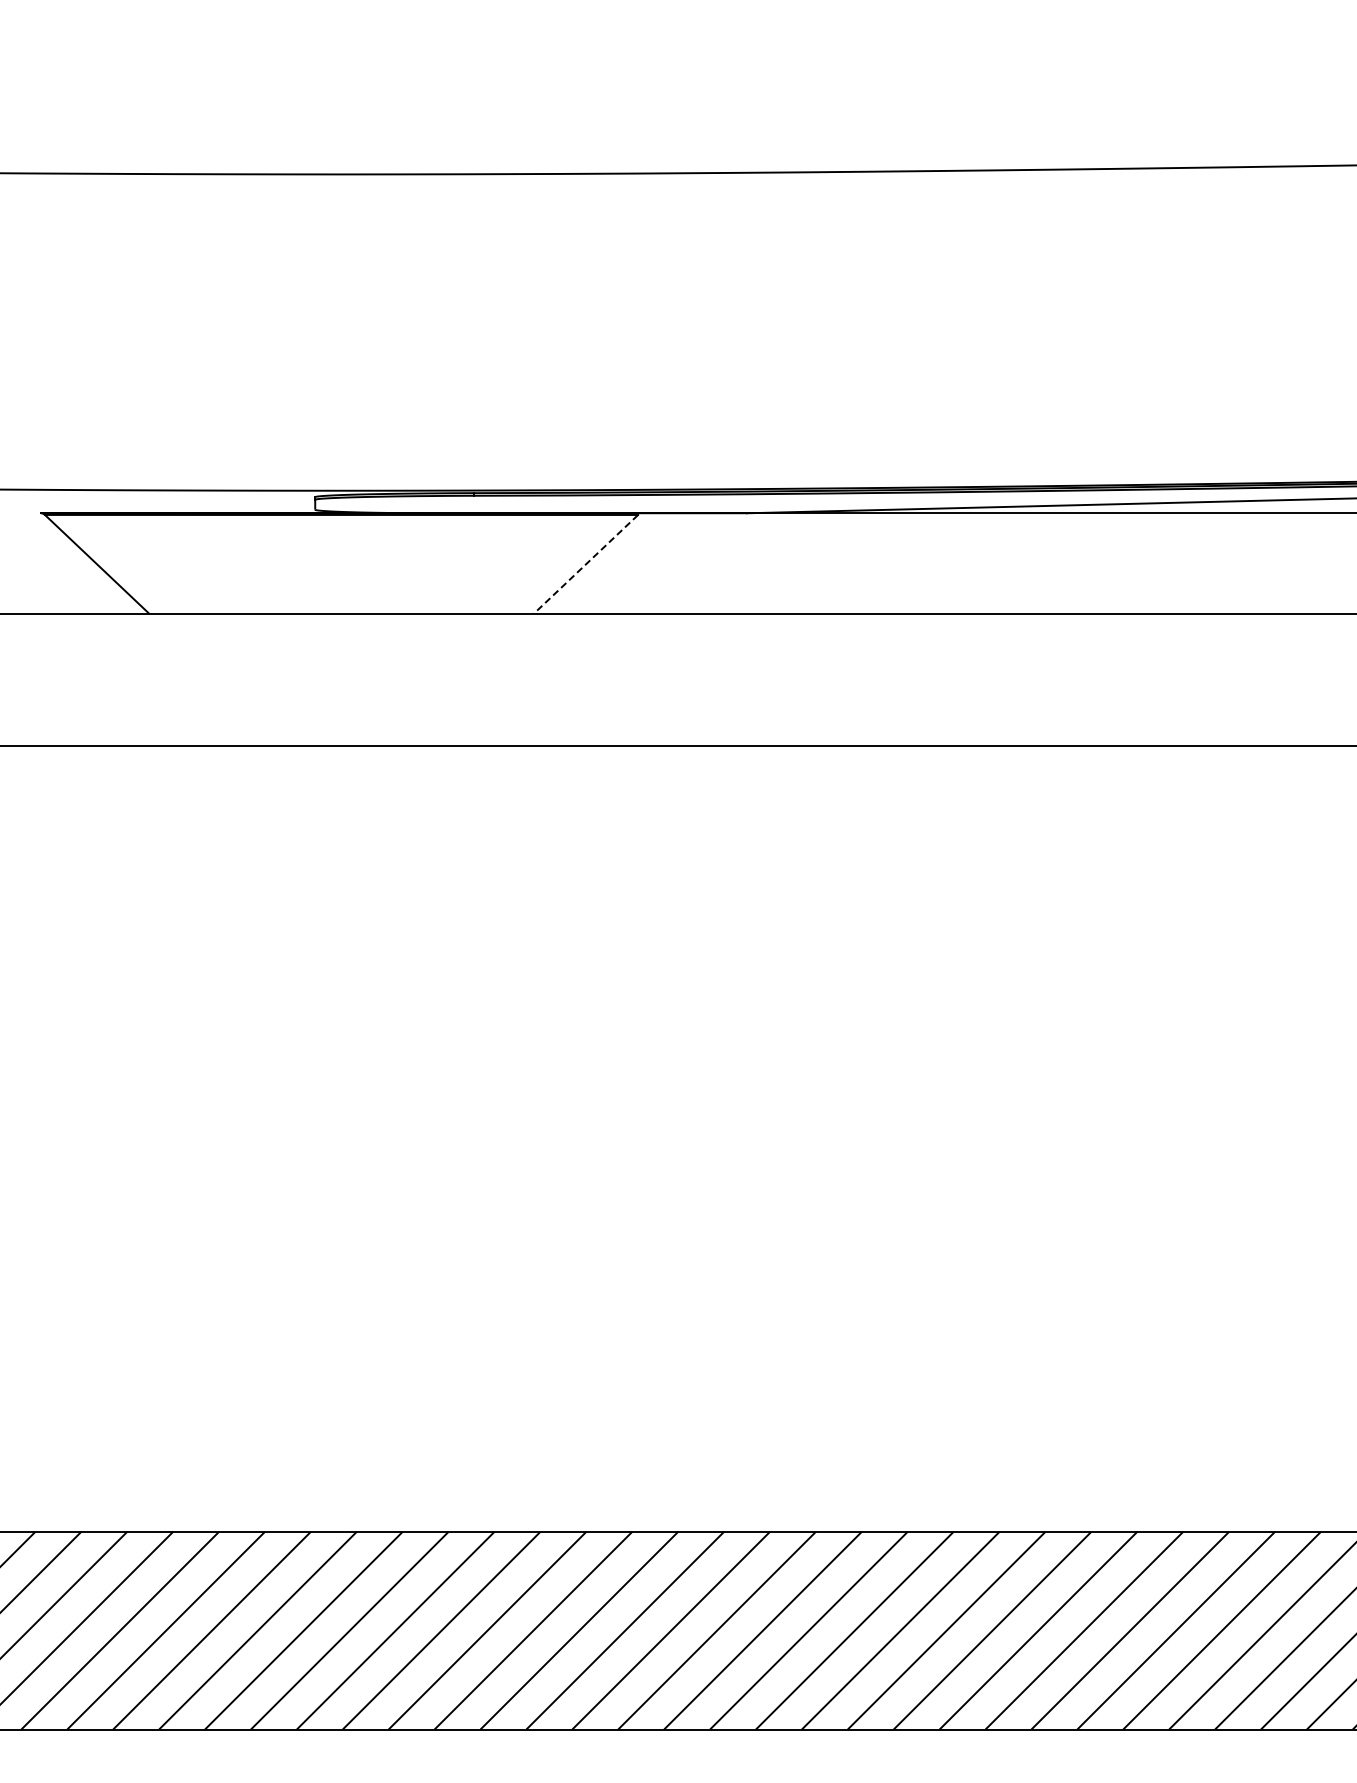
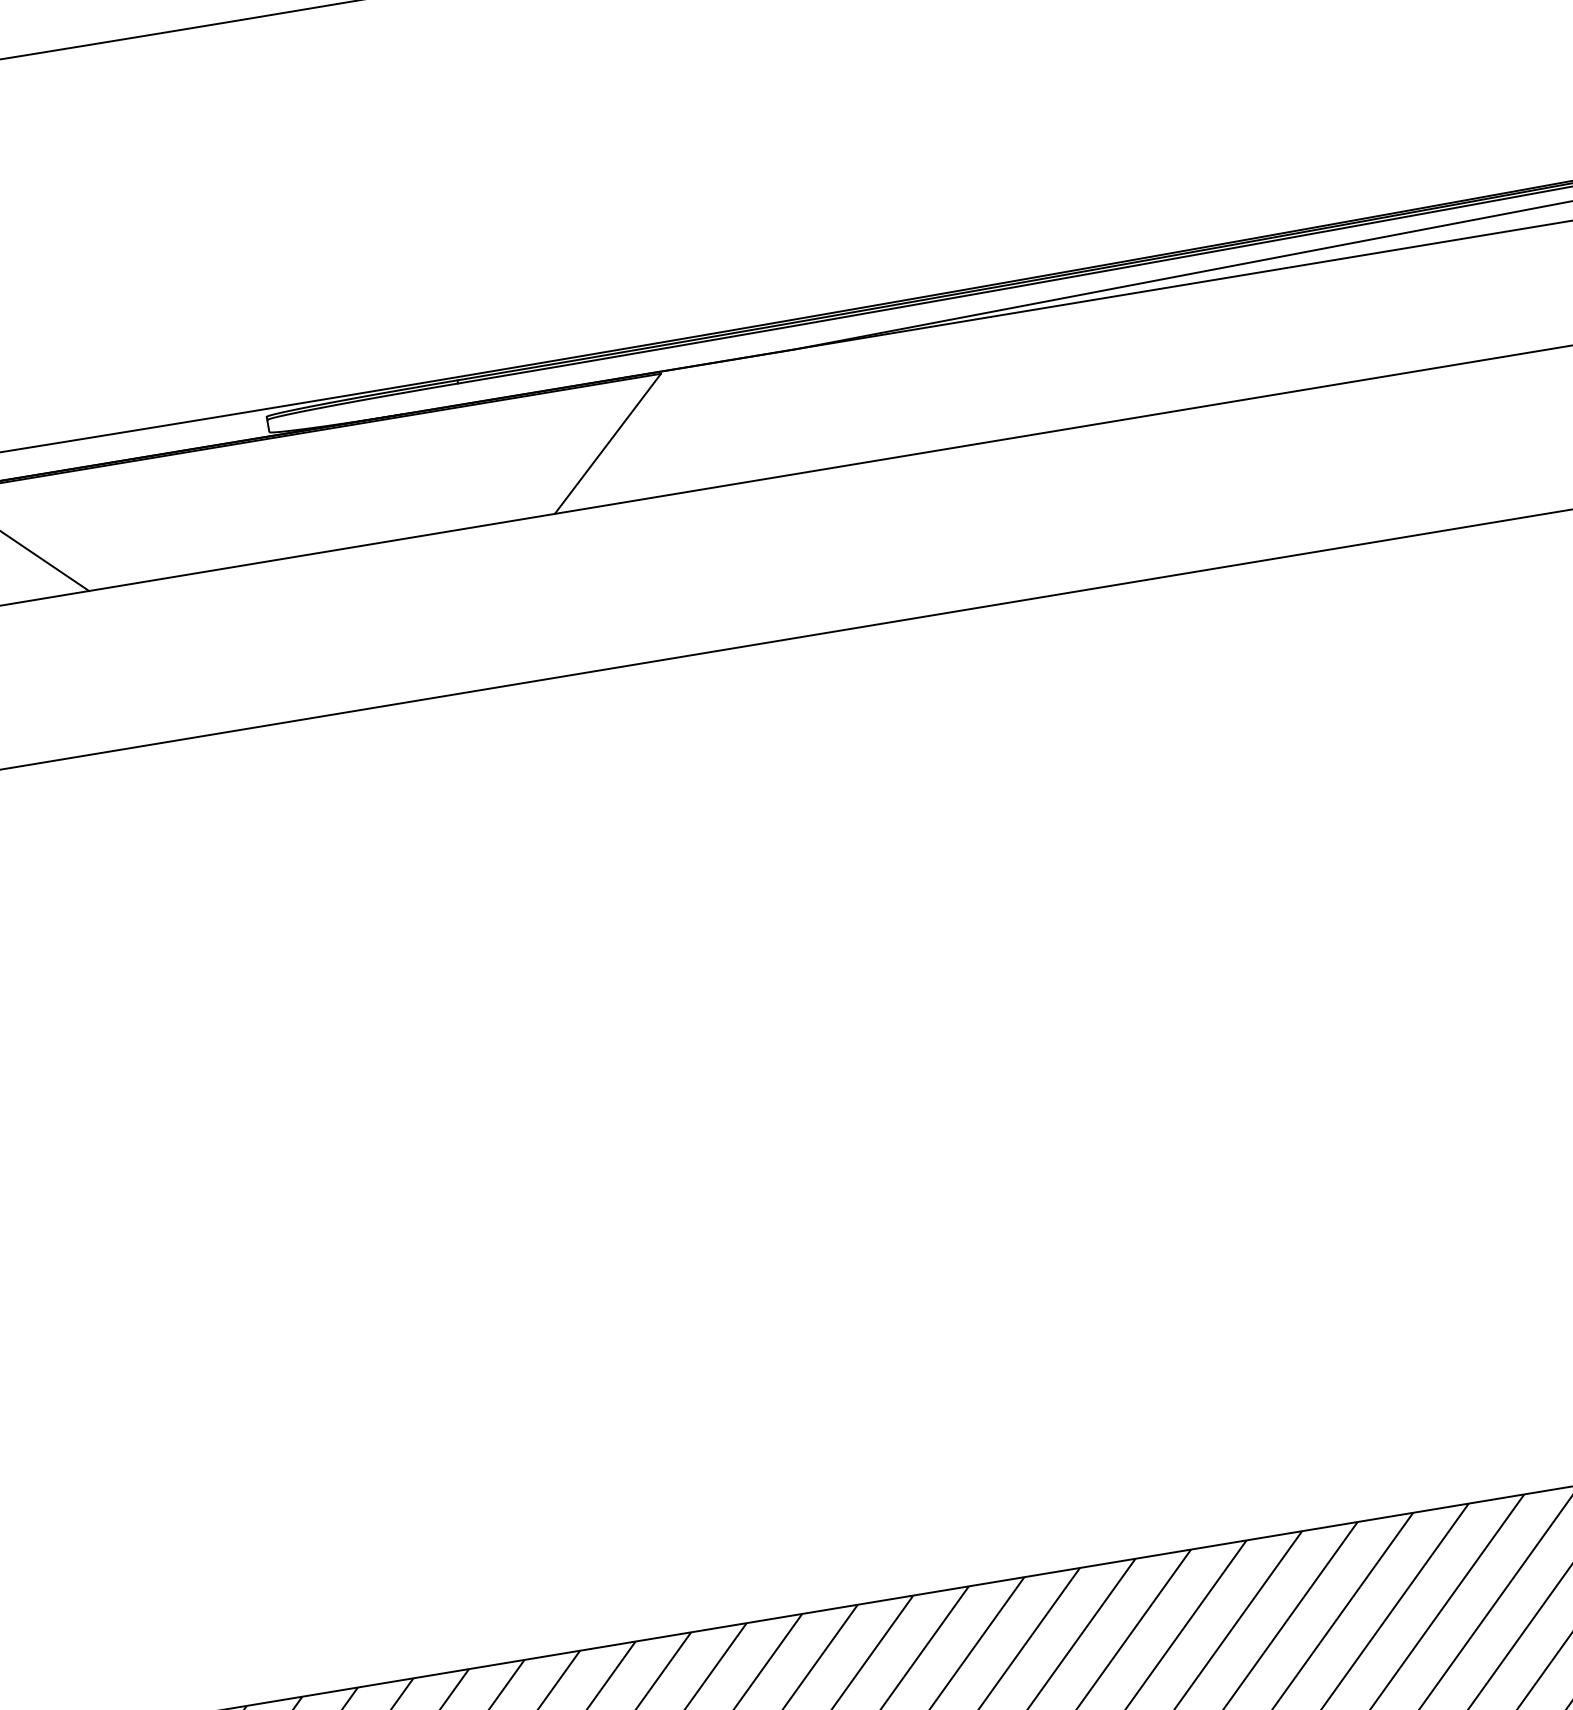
line: (586, 564) -> (608, 444), dashed -> solid

